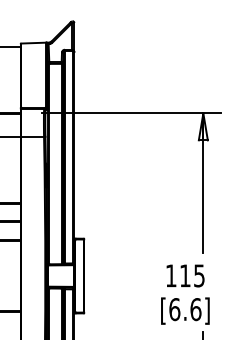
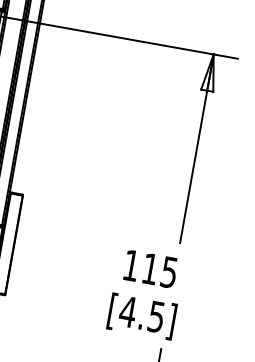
text: (184, 309) -> (141, 314), [6.6] -> [4.5]

